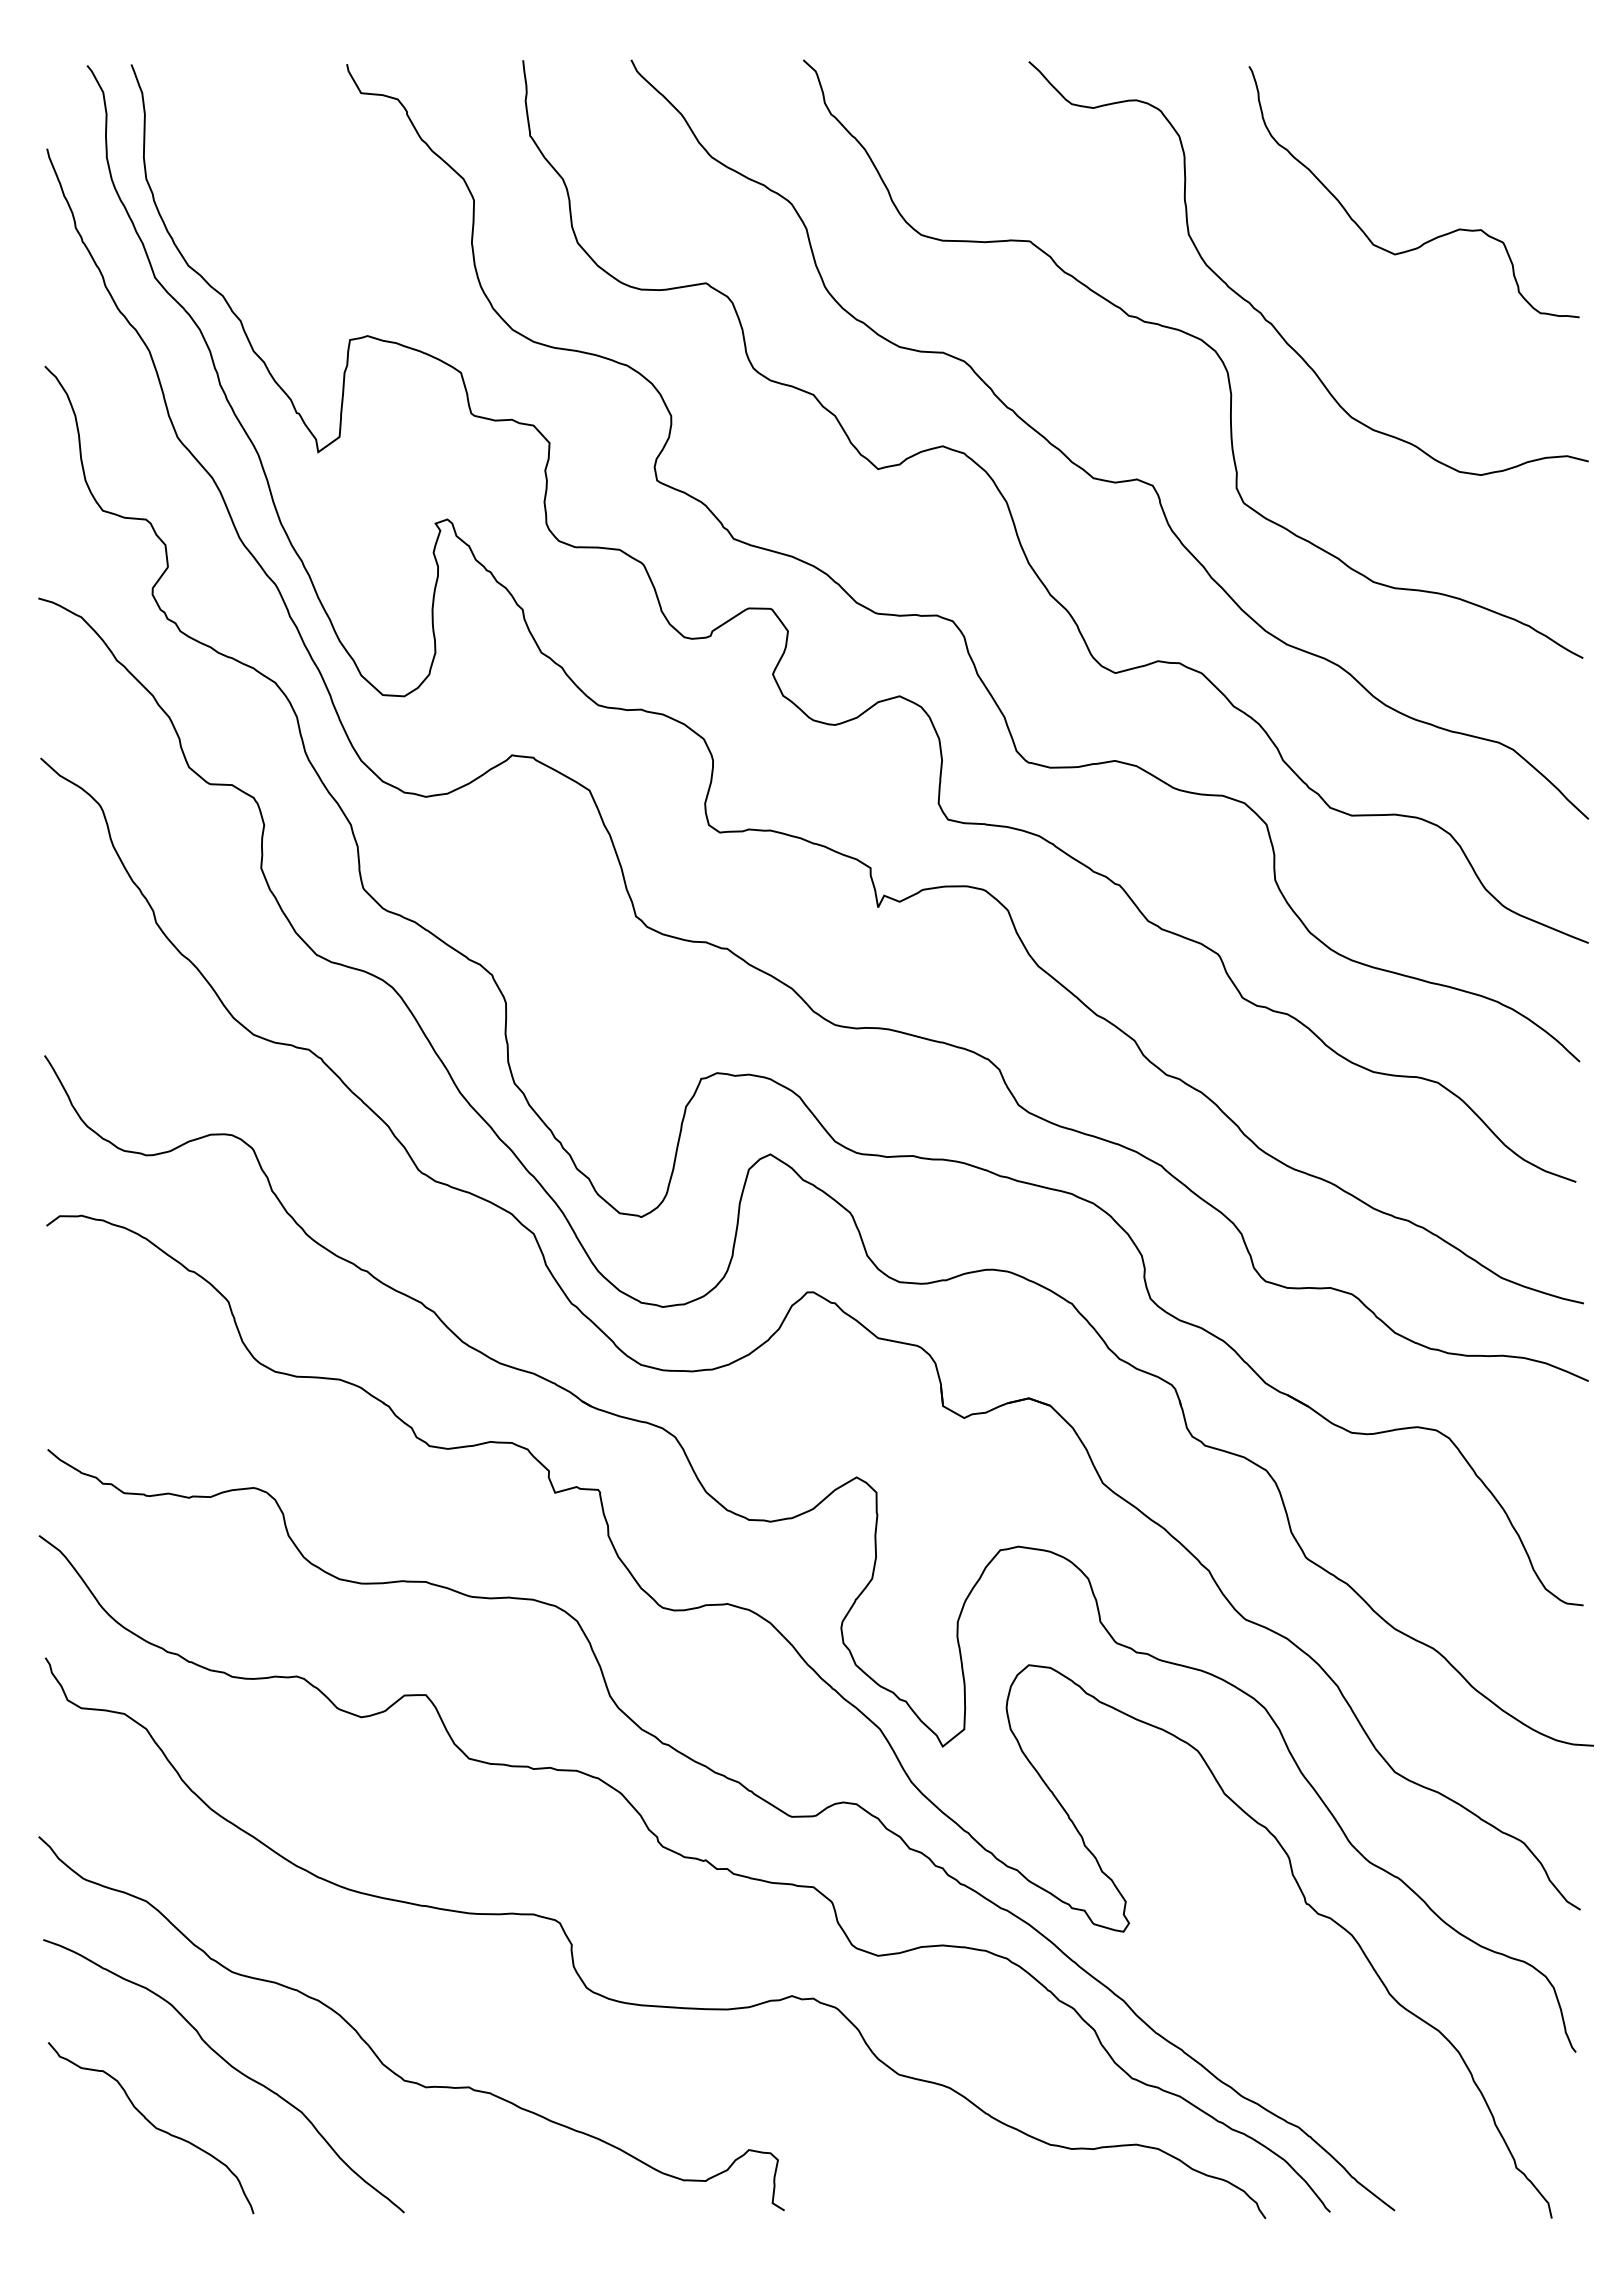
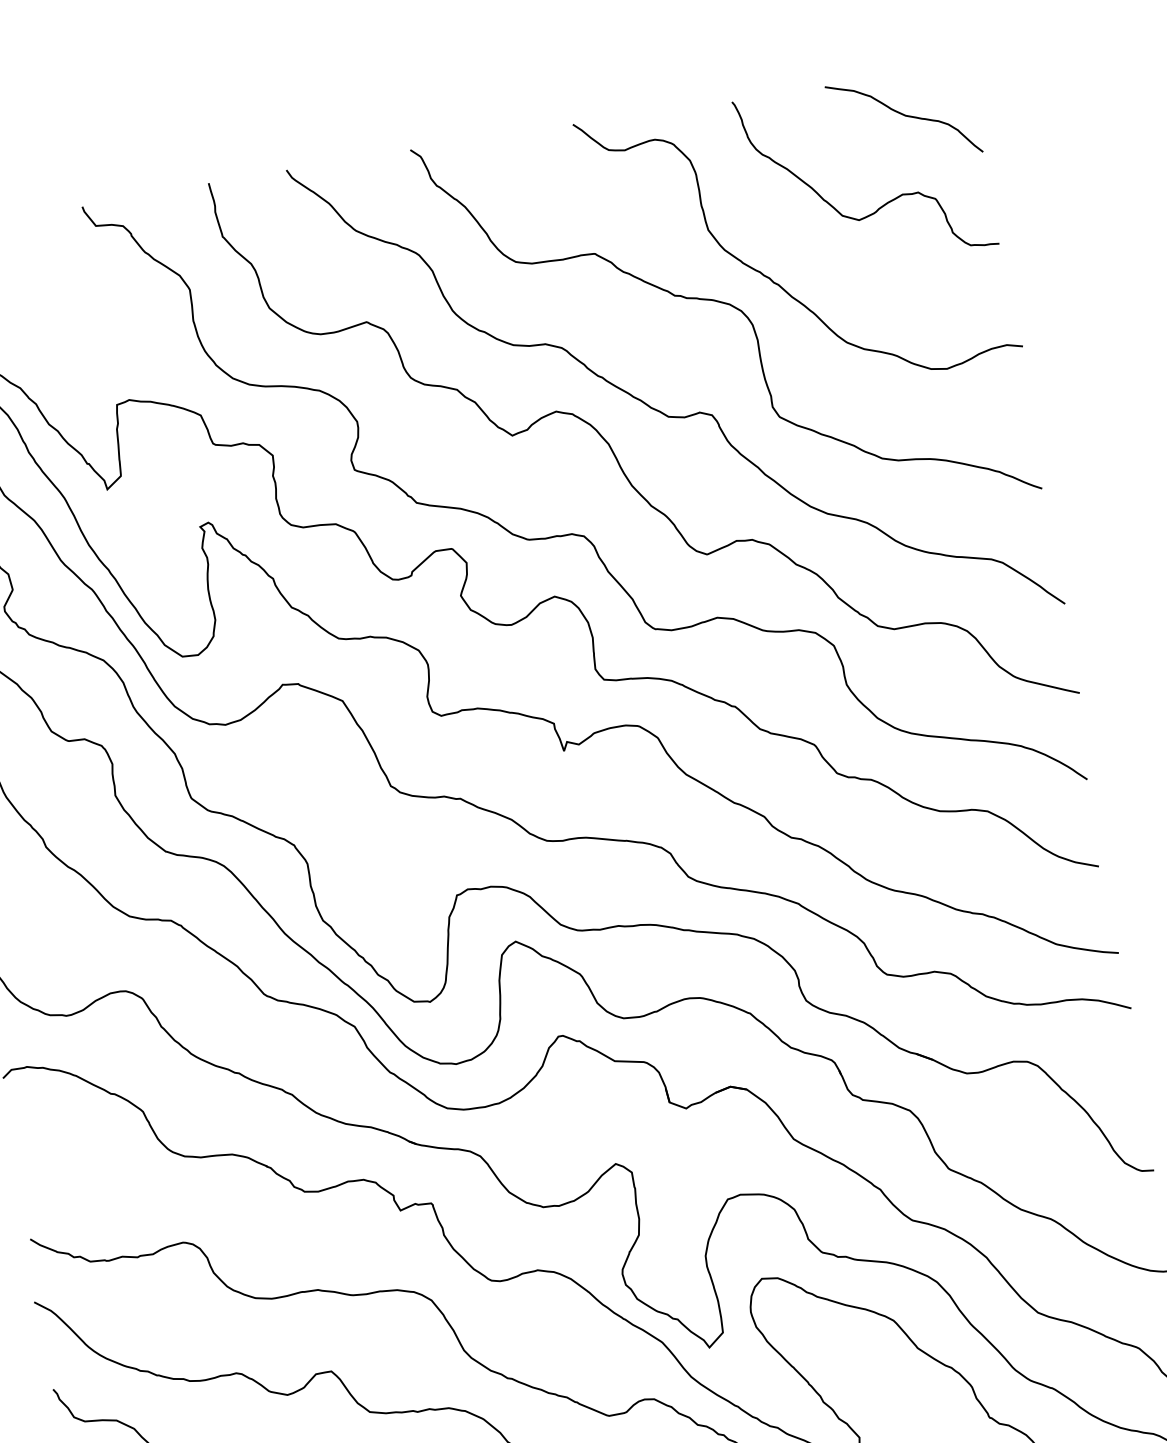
curve: (1480, 124) -> (905, 116), added

